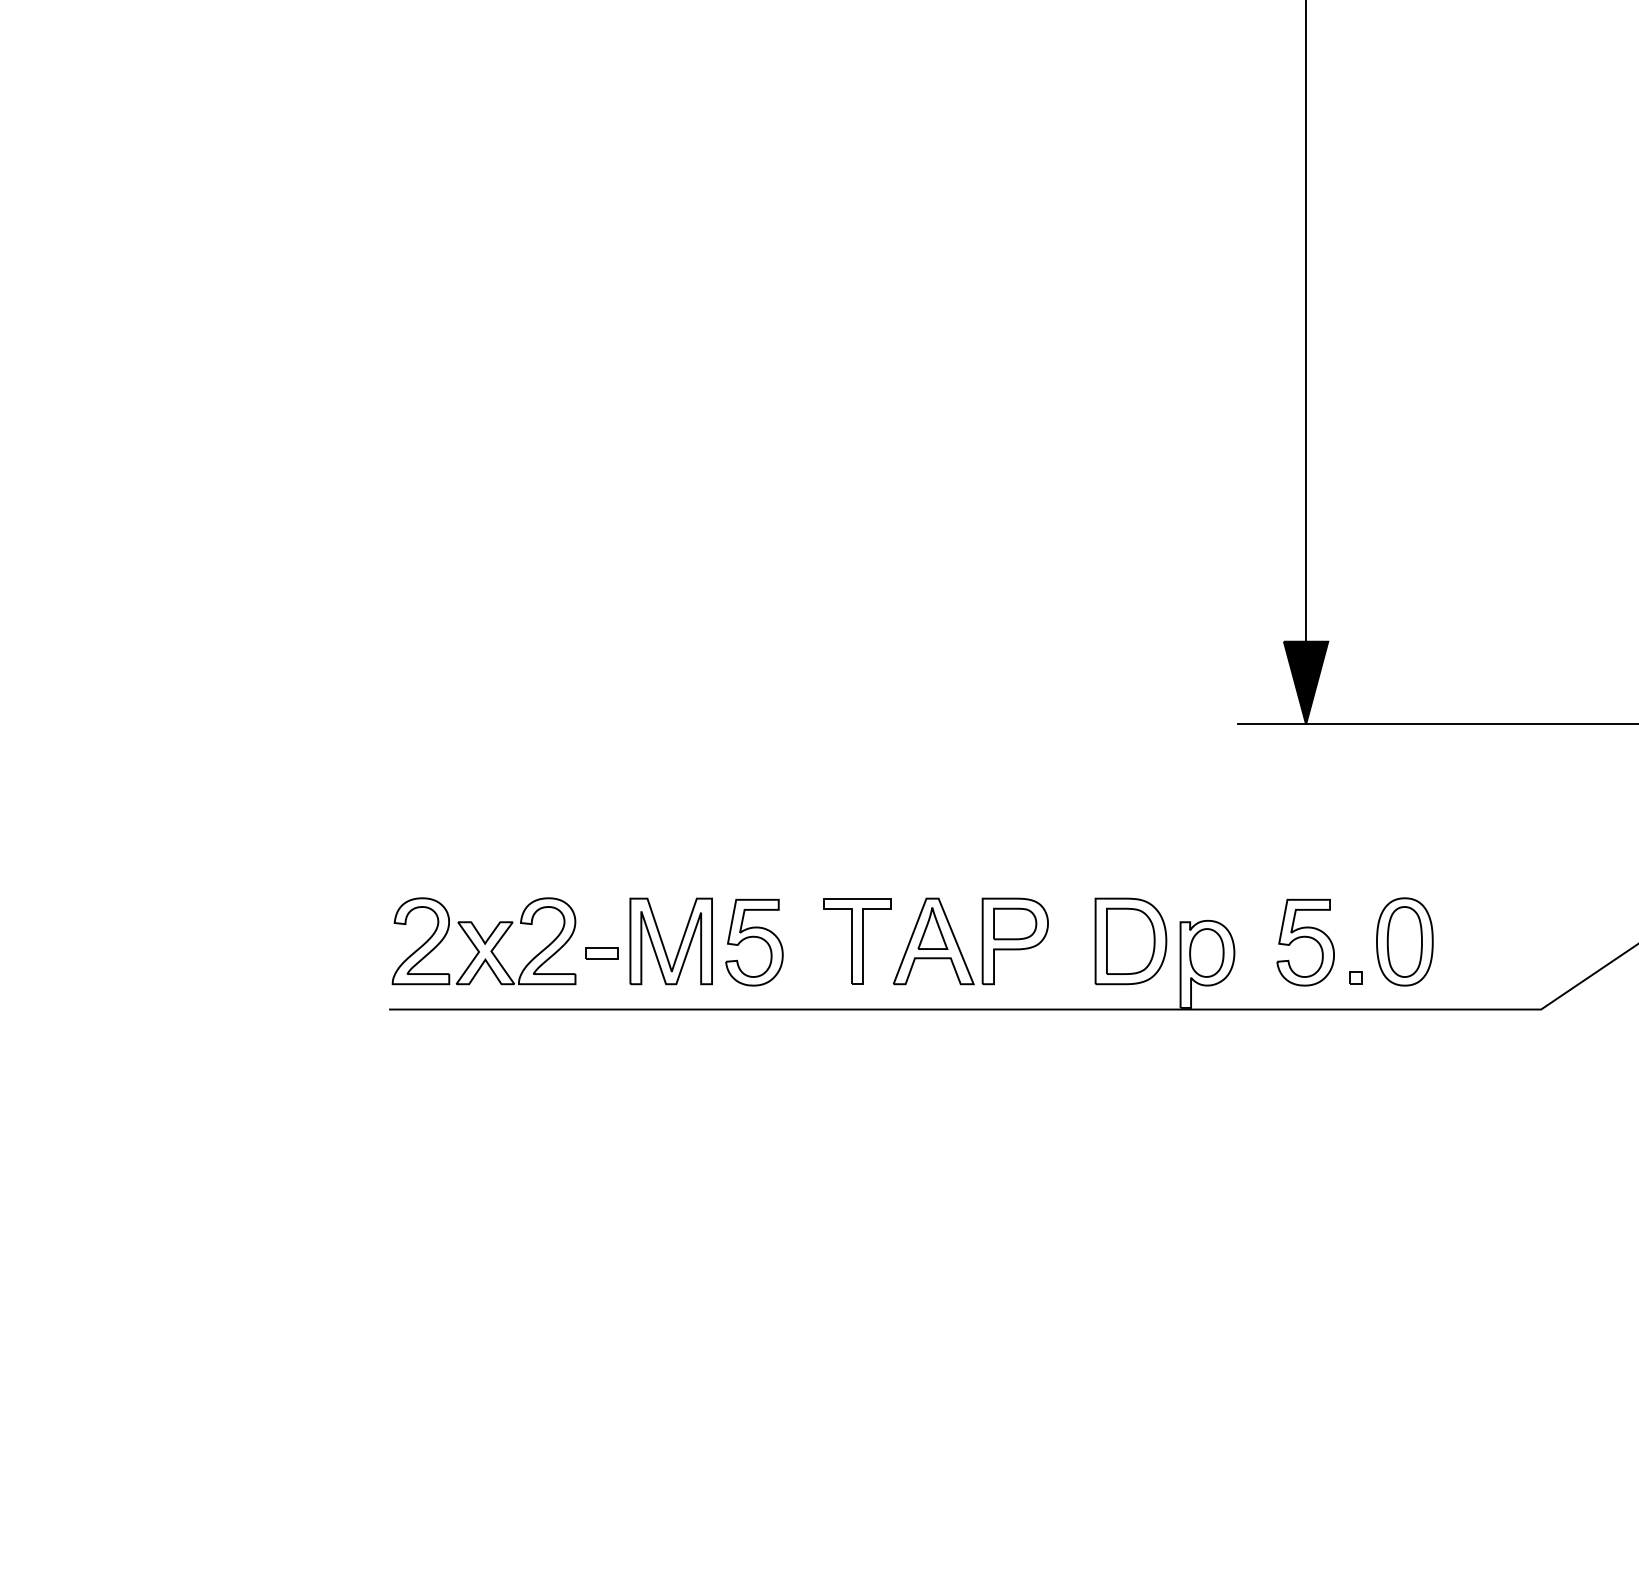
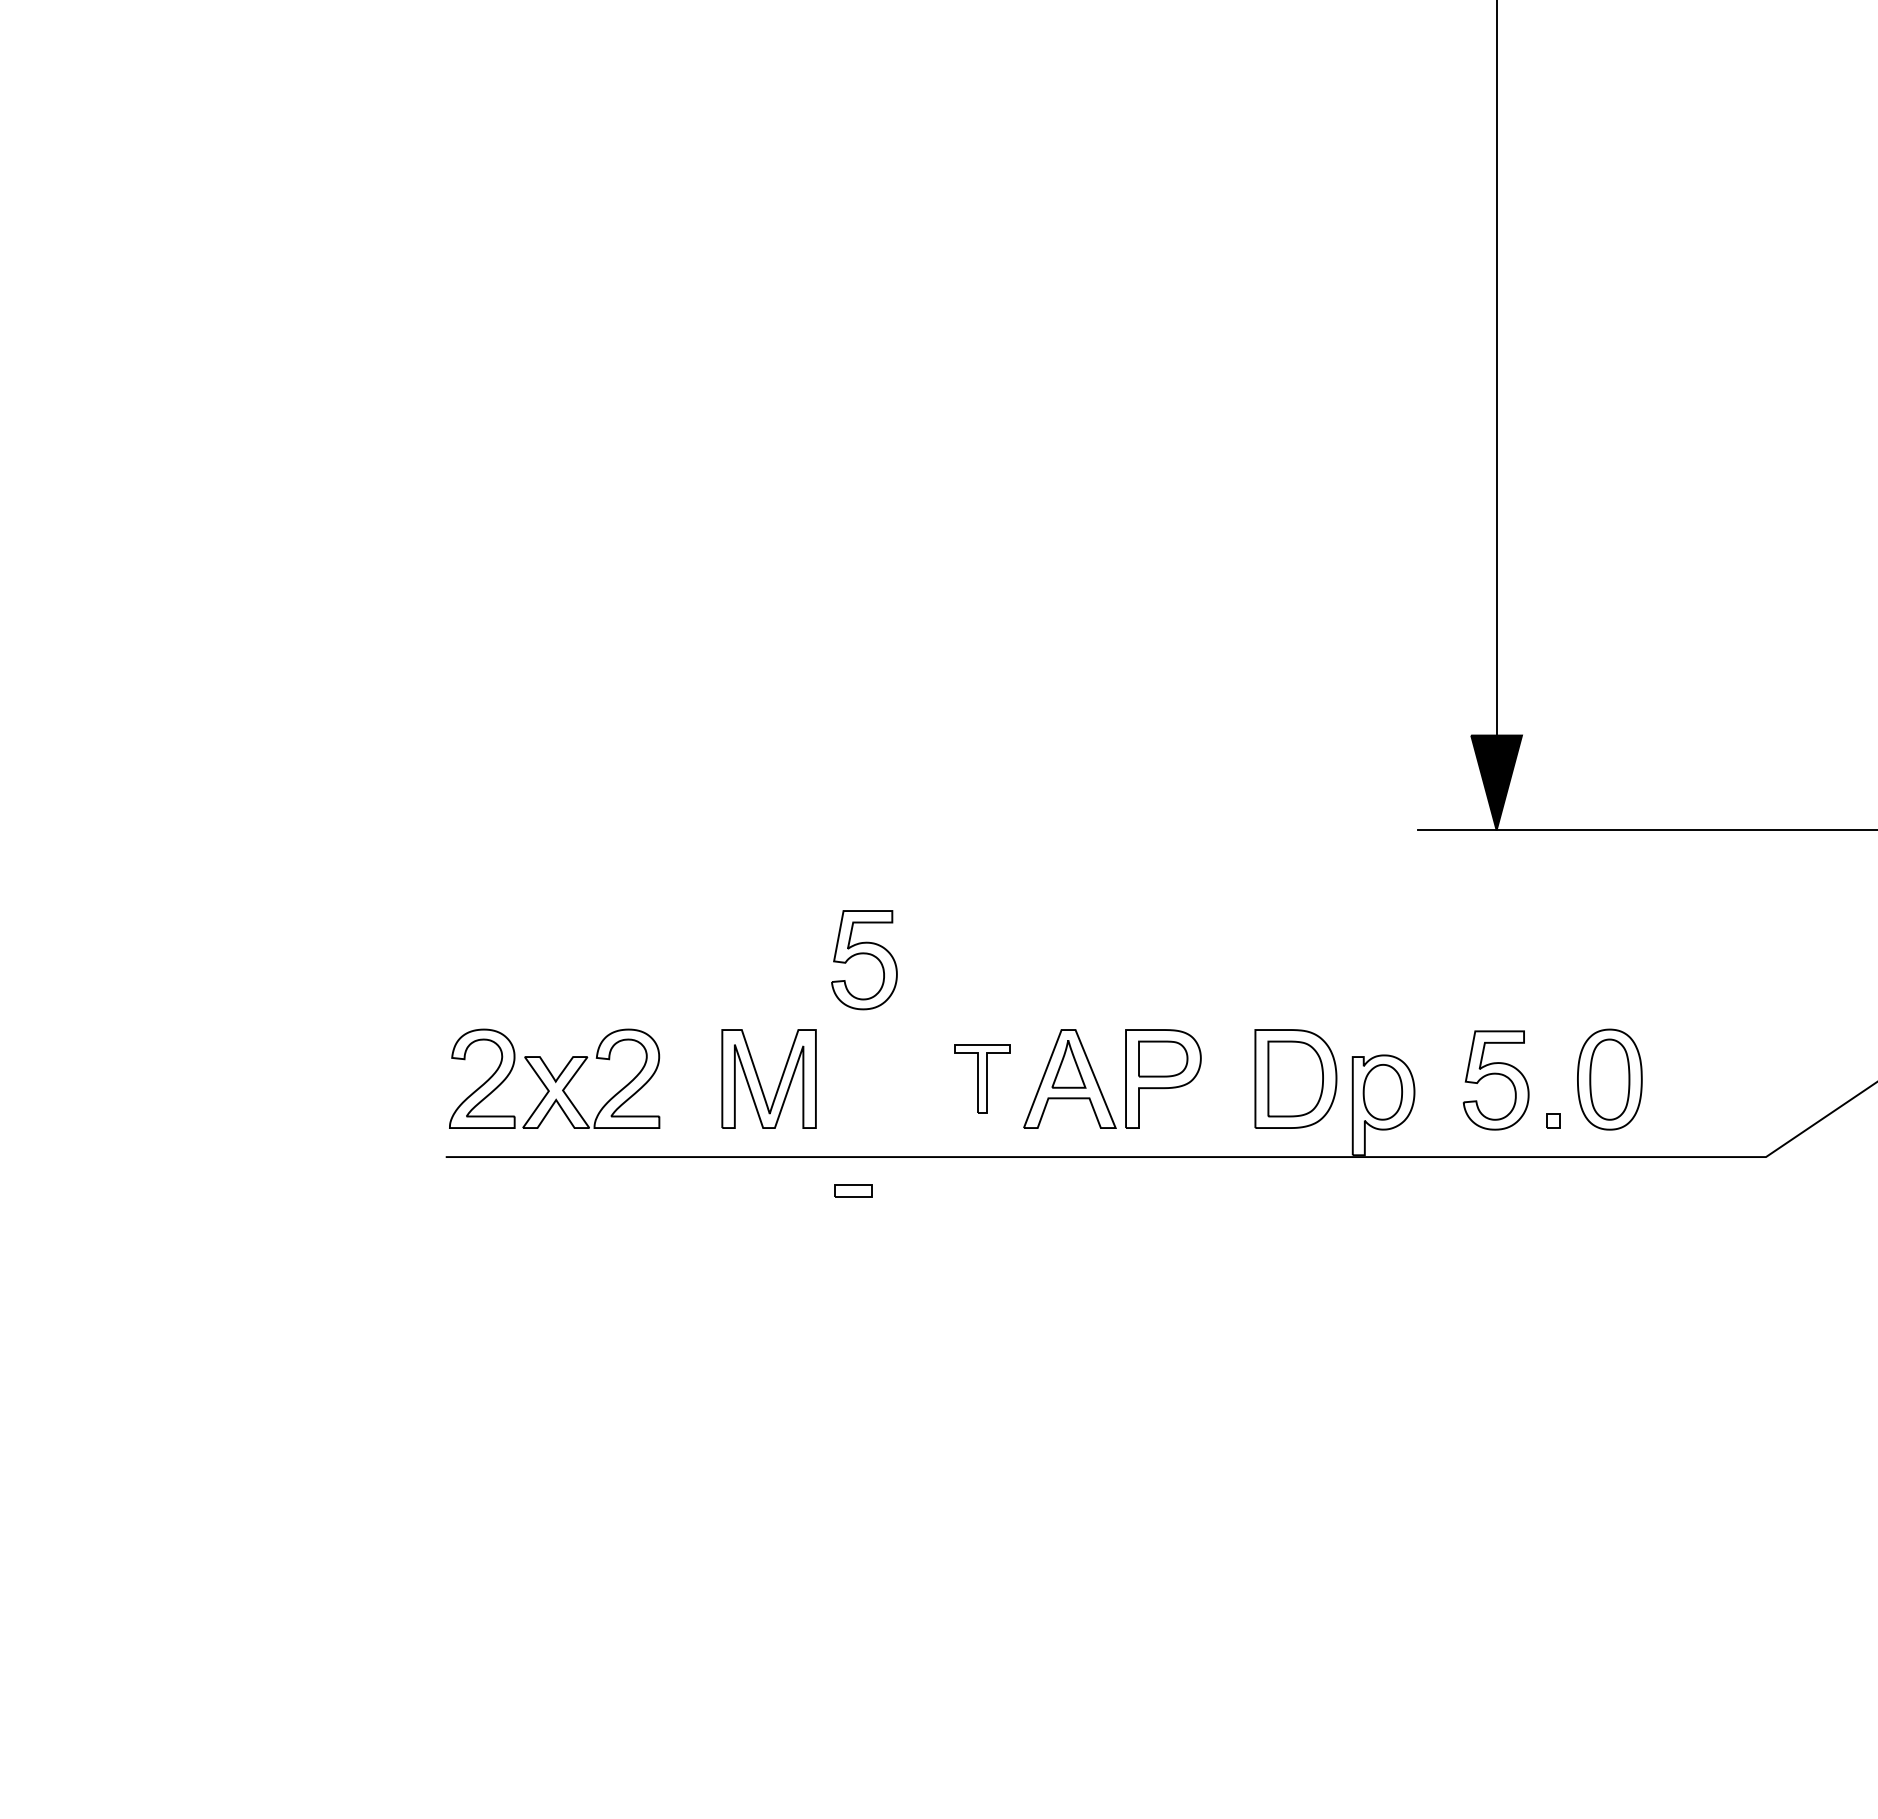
part: (857, 941) -> (982, 1079), size x0.7
part: (754, 942) -> (864, 959), moved
part: (601, 953) -> (853, 1191), moved

